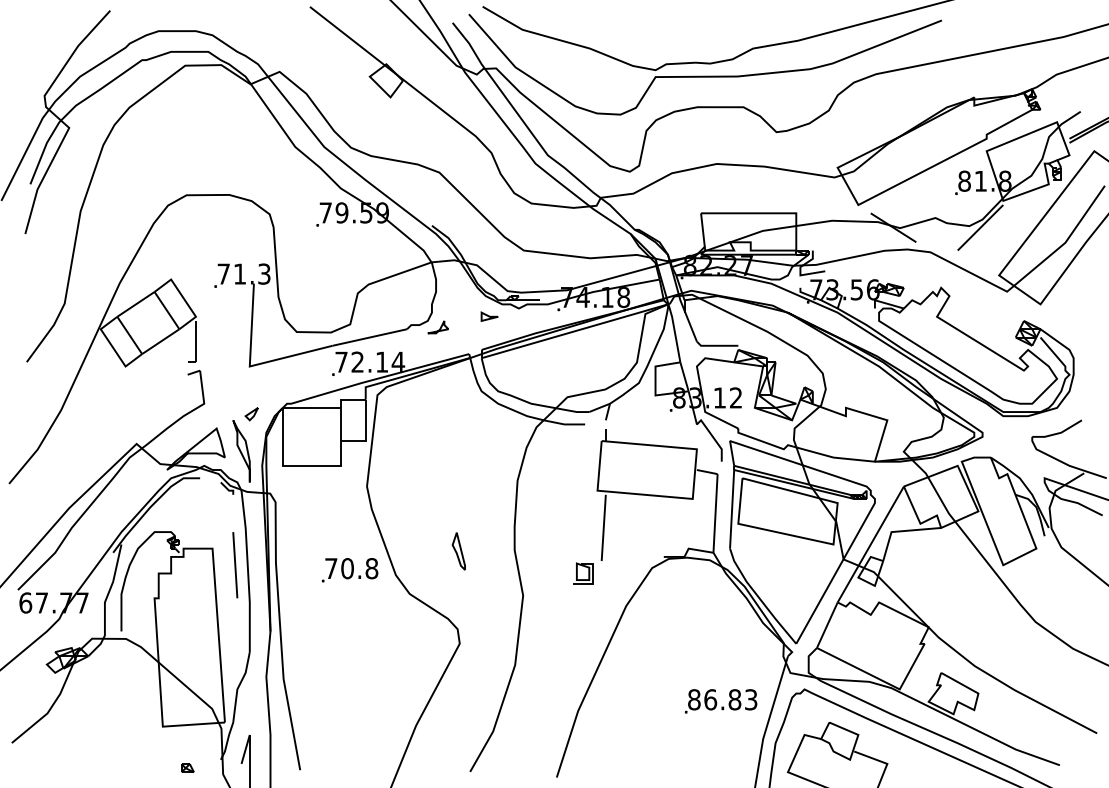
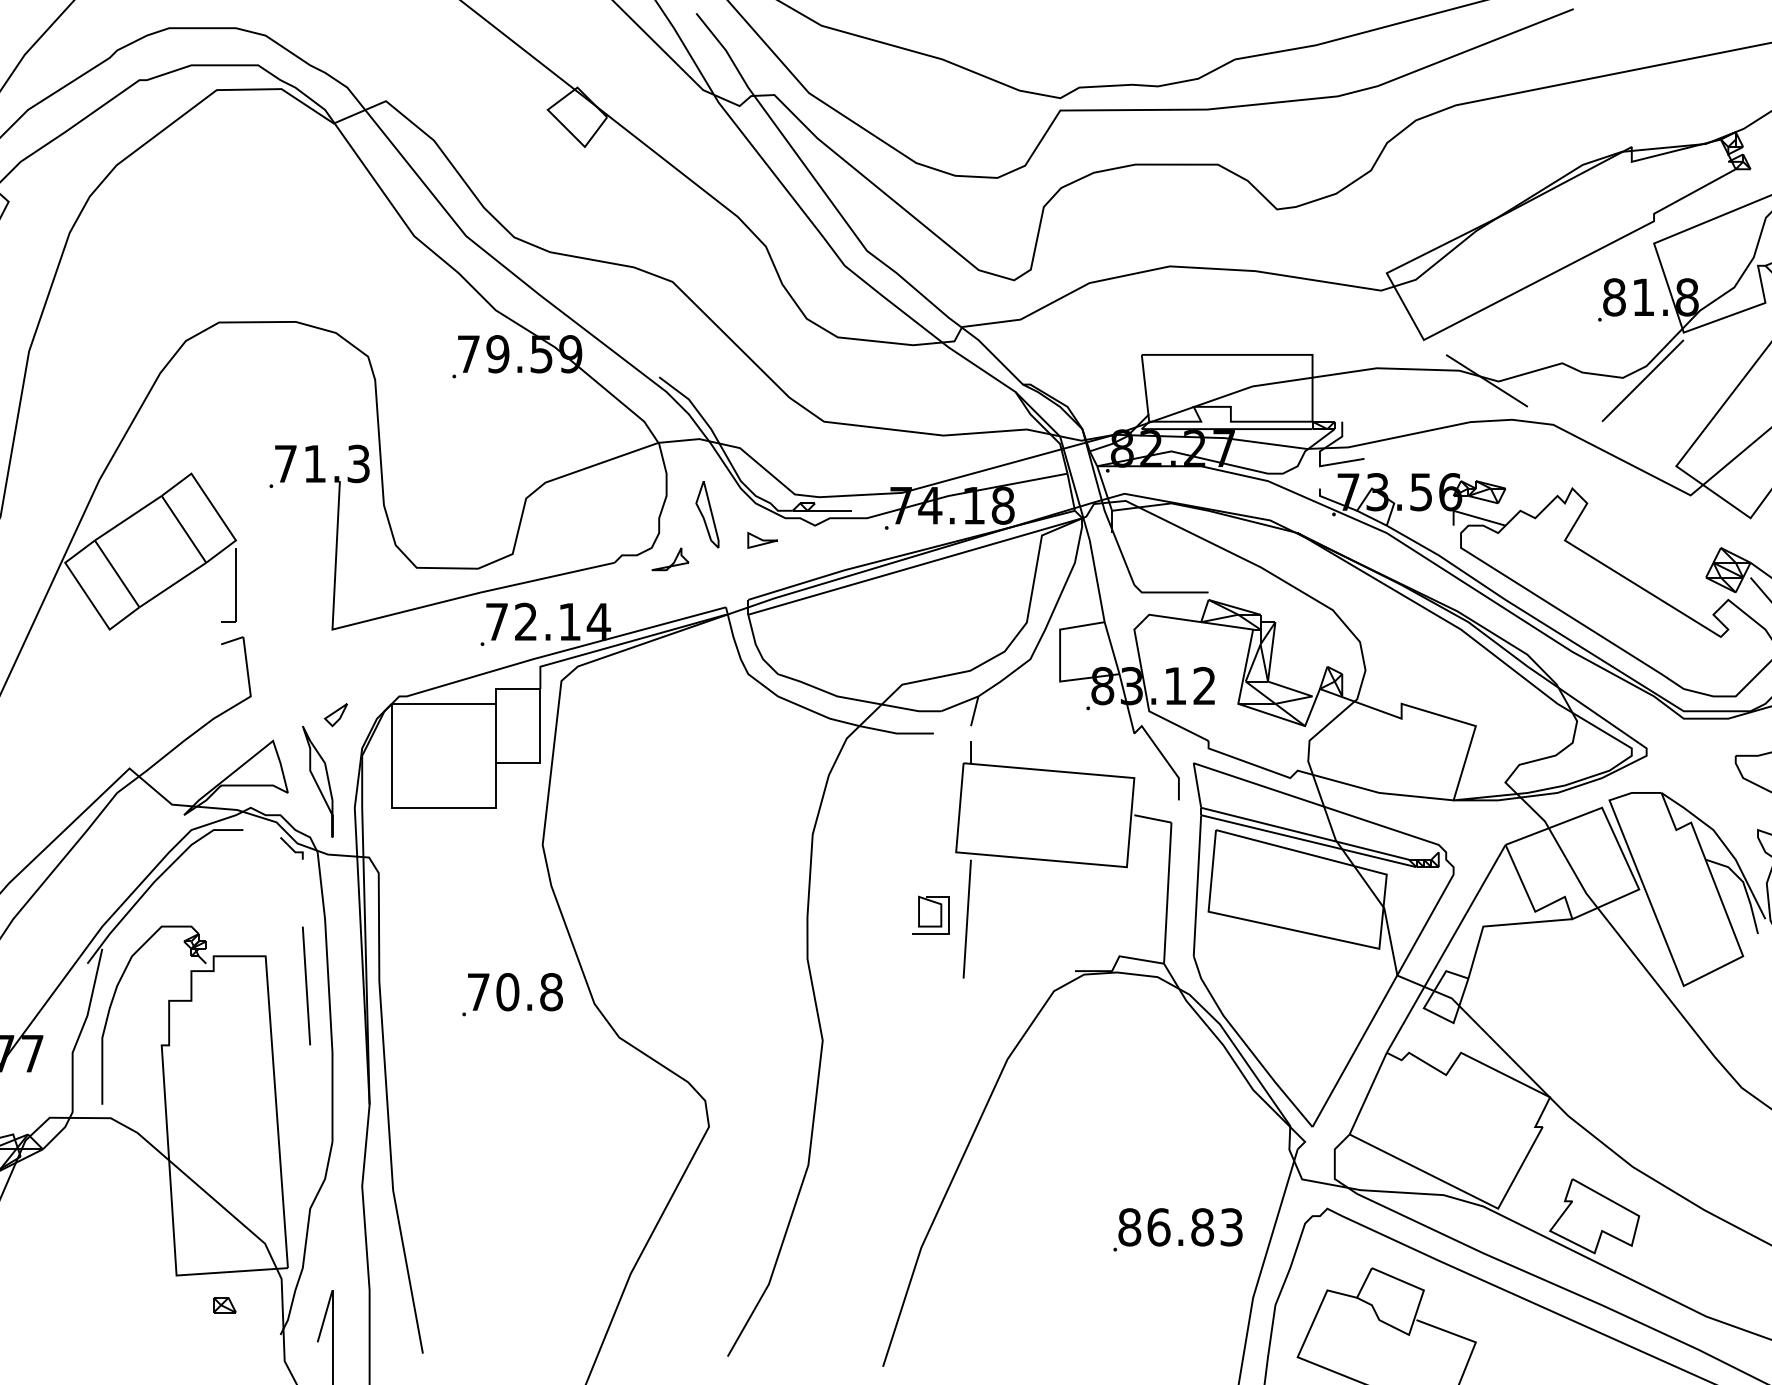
part: (458, 551) -> (706, 514), moved
part: (583, 573) -> (930, 914), moved
part: (187, 767) -> (224, 1303), moved

